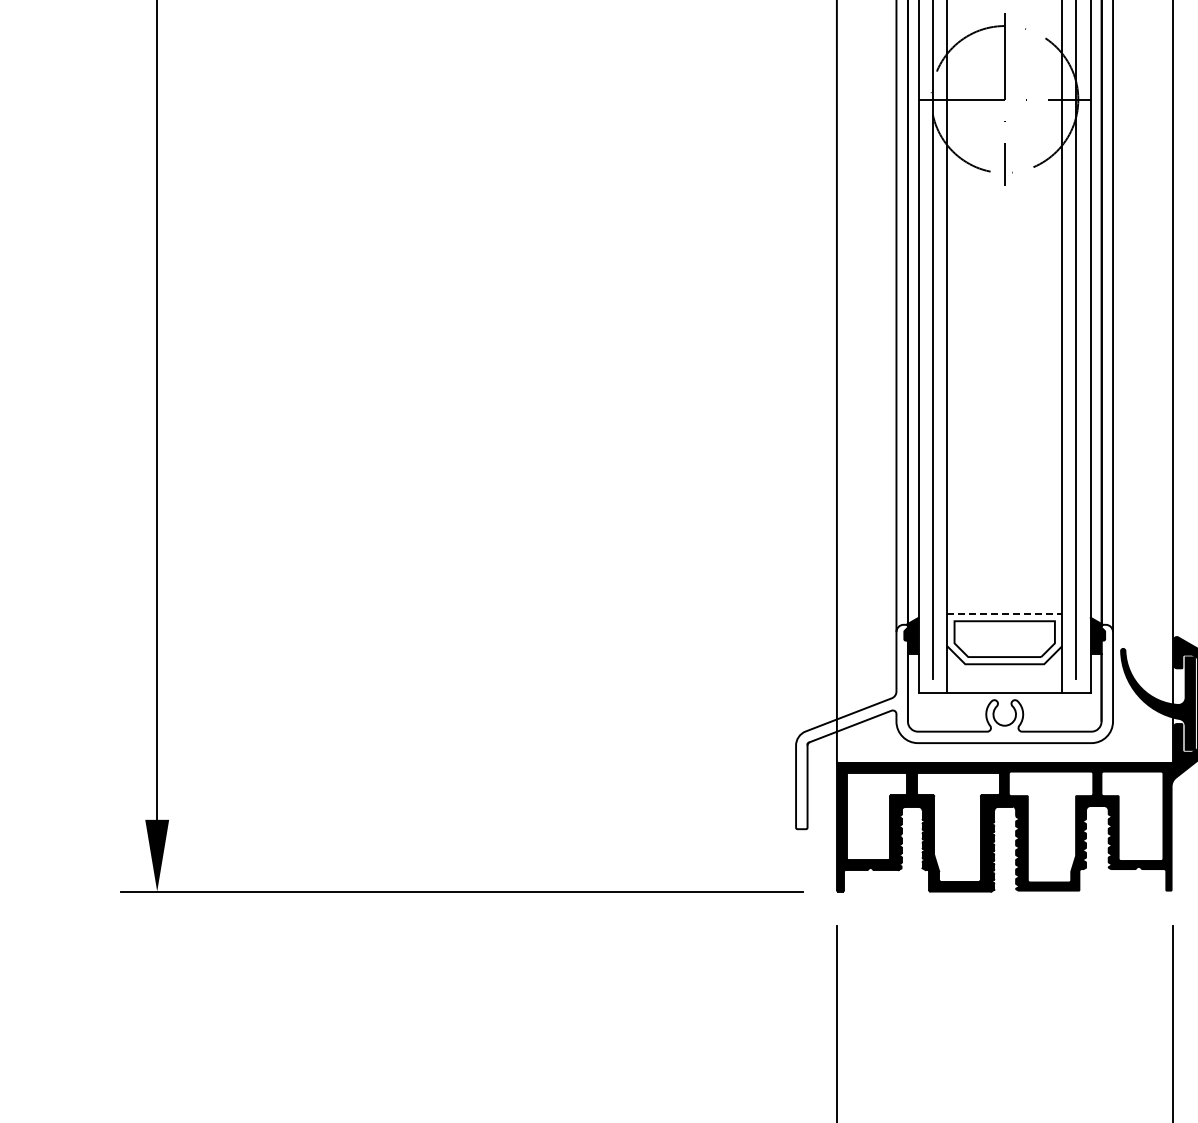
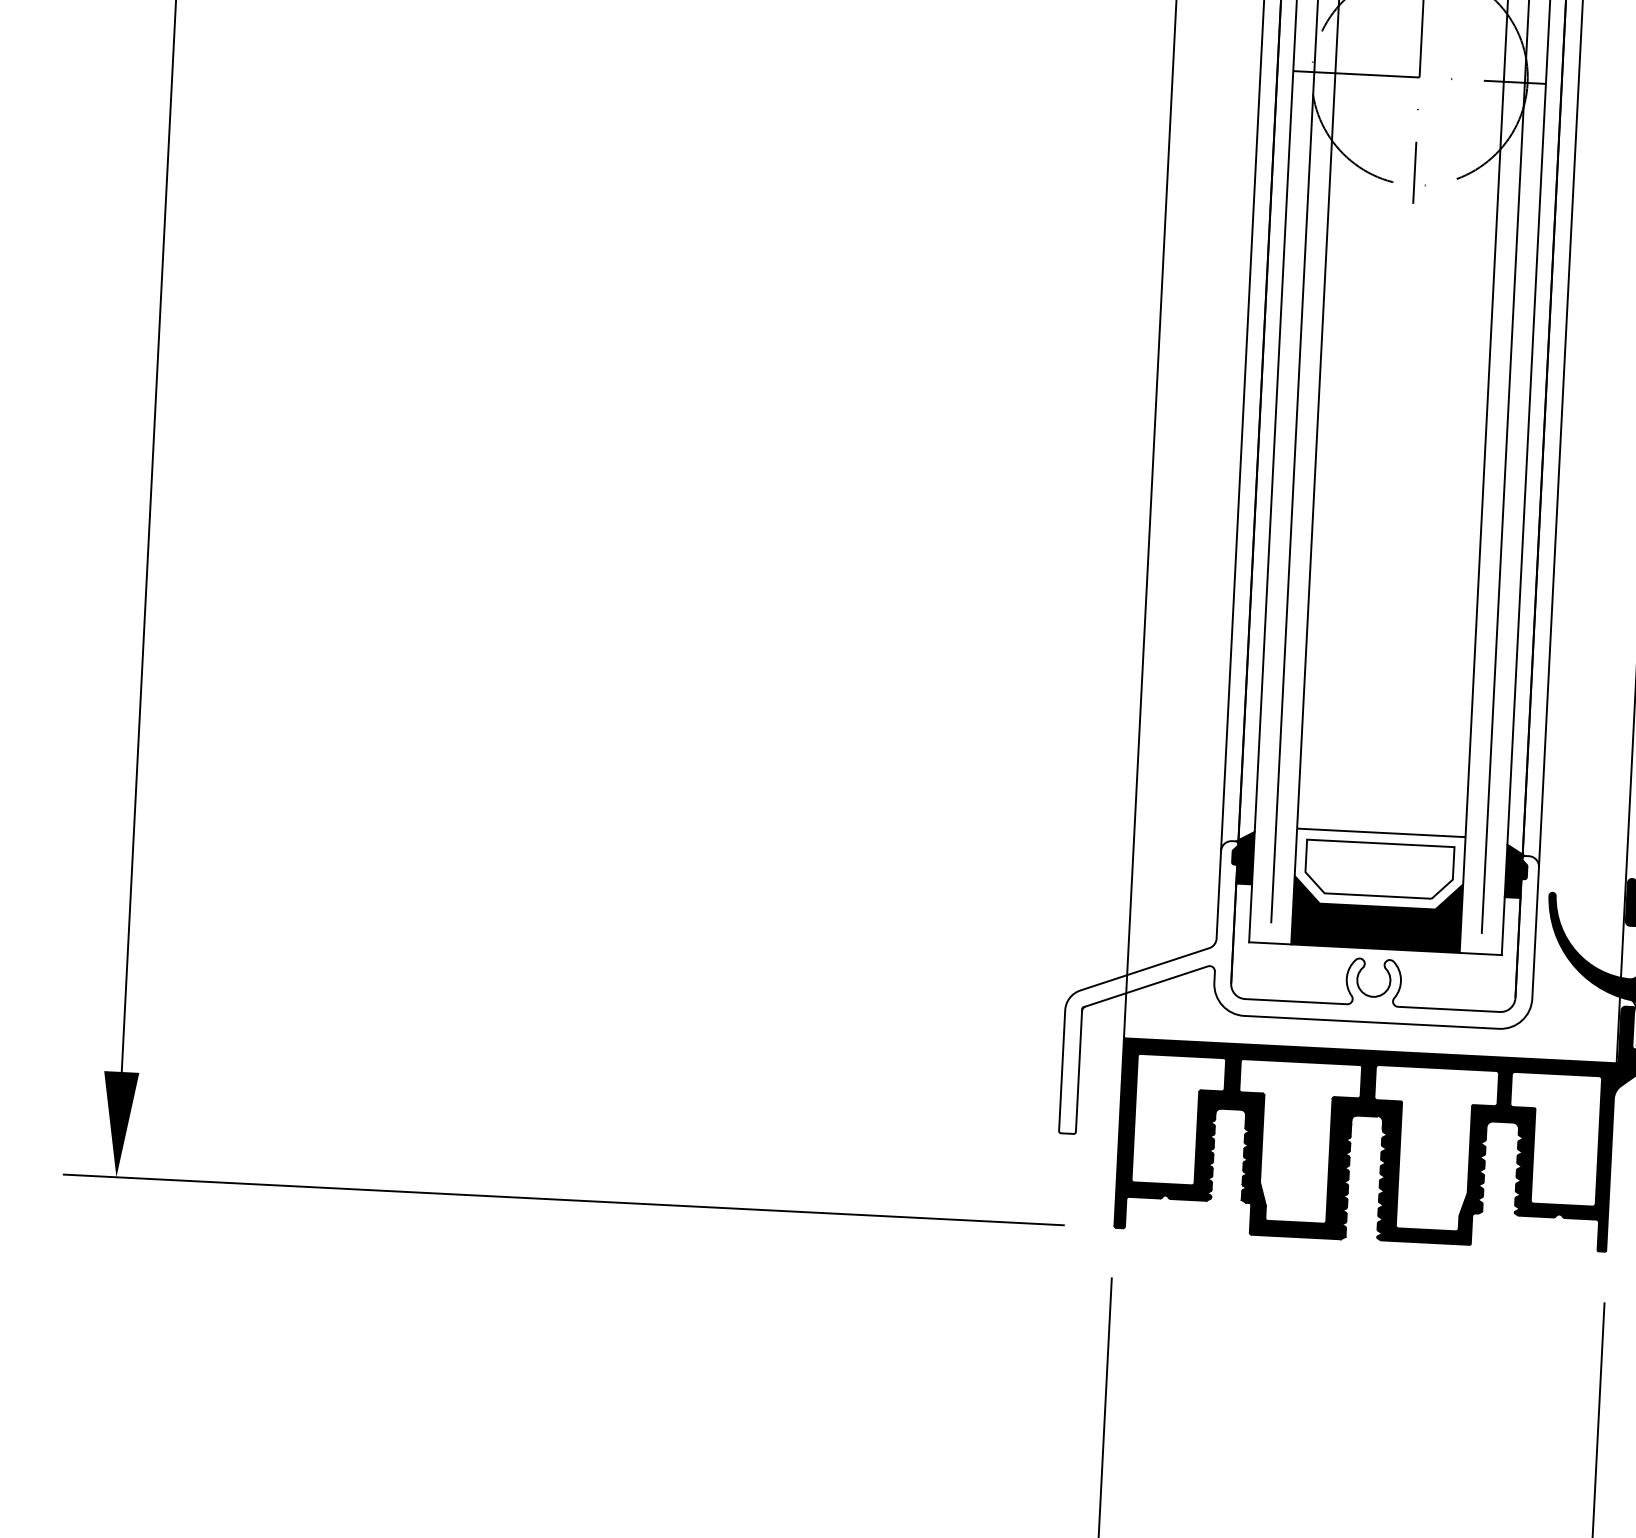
line: (1005, 614) -> (1382, 833), dashed -> solid
fill: (1004, 669) -> (1376, 914), added

